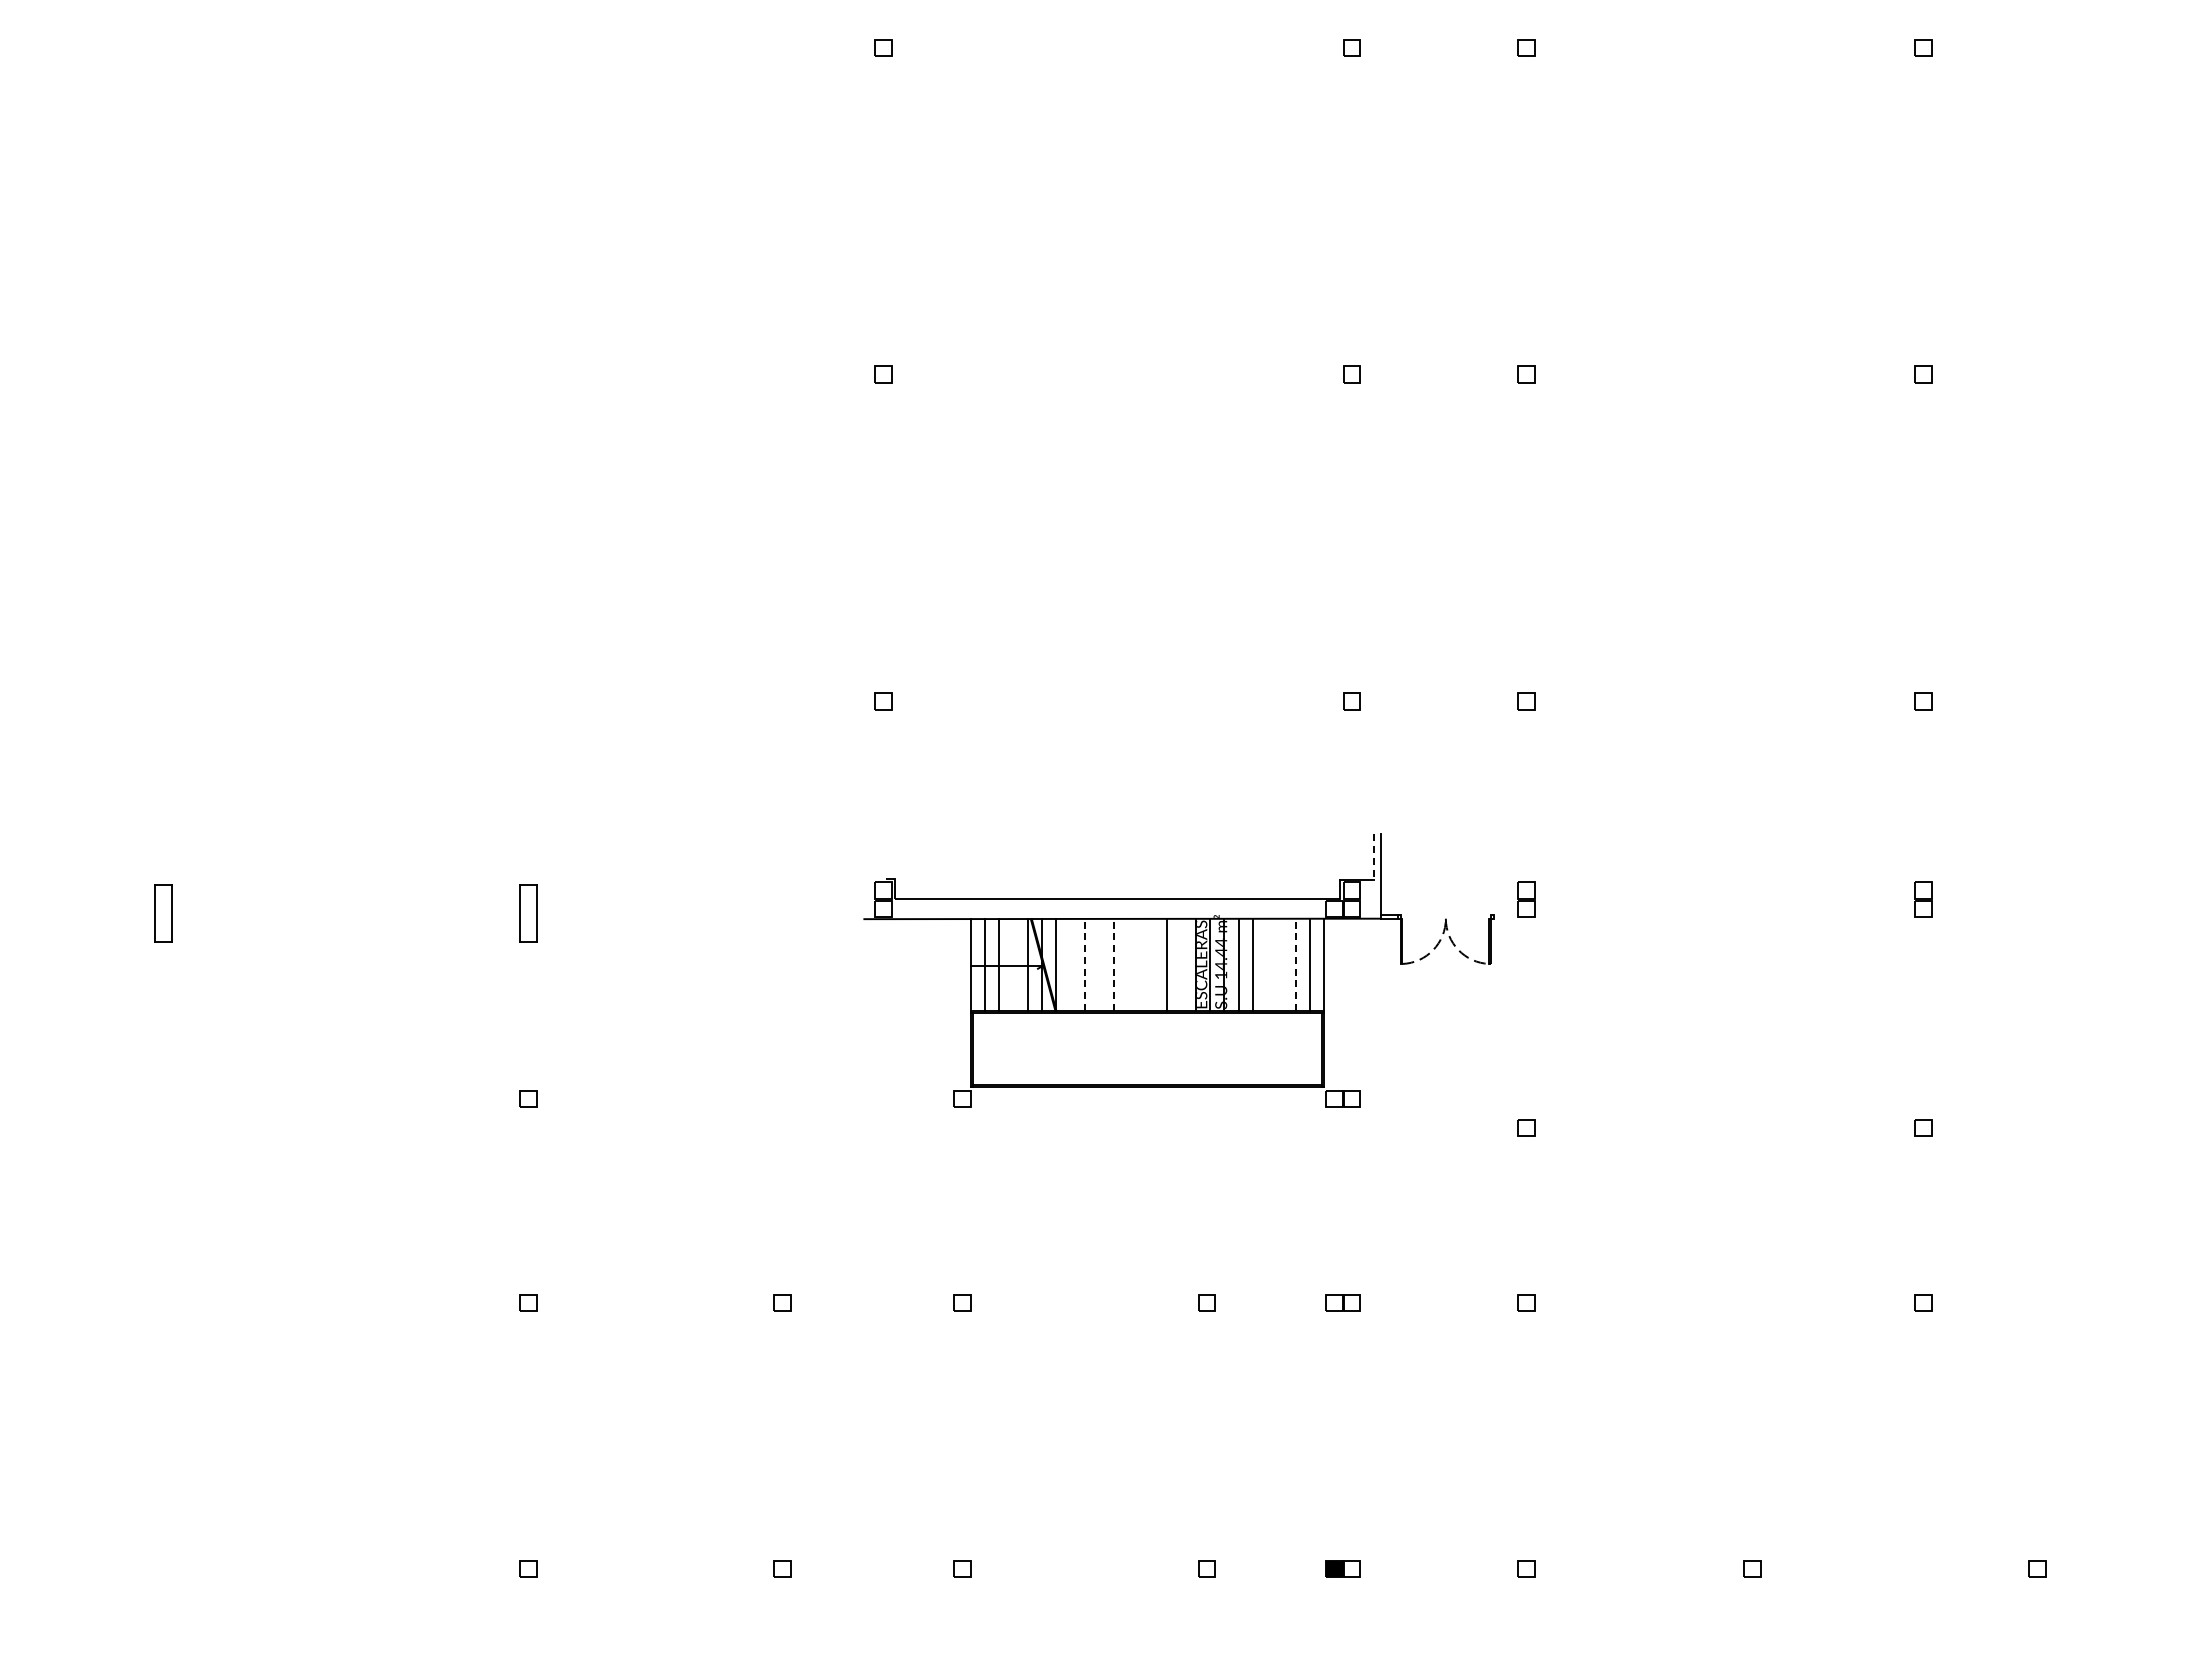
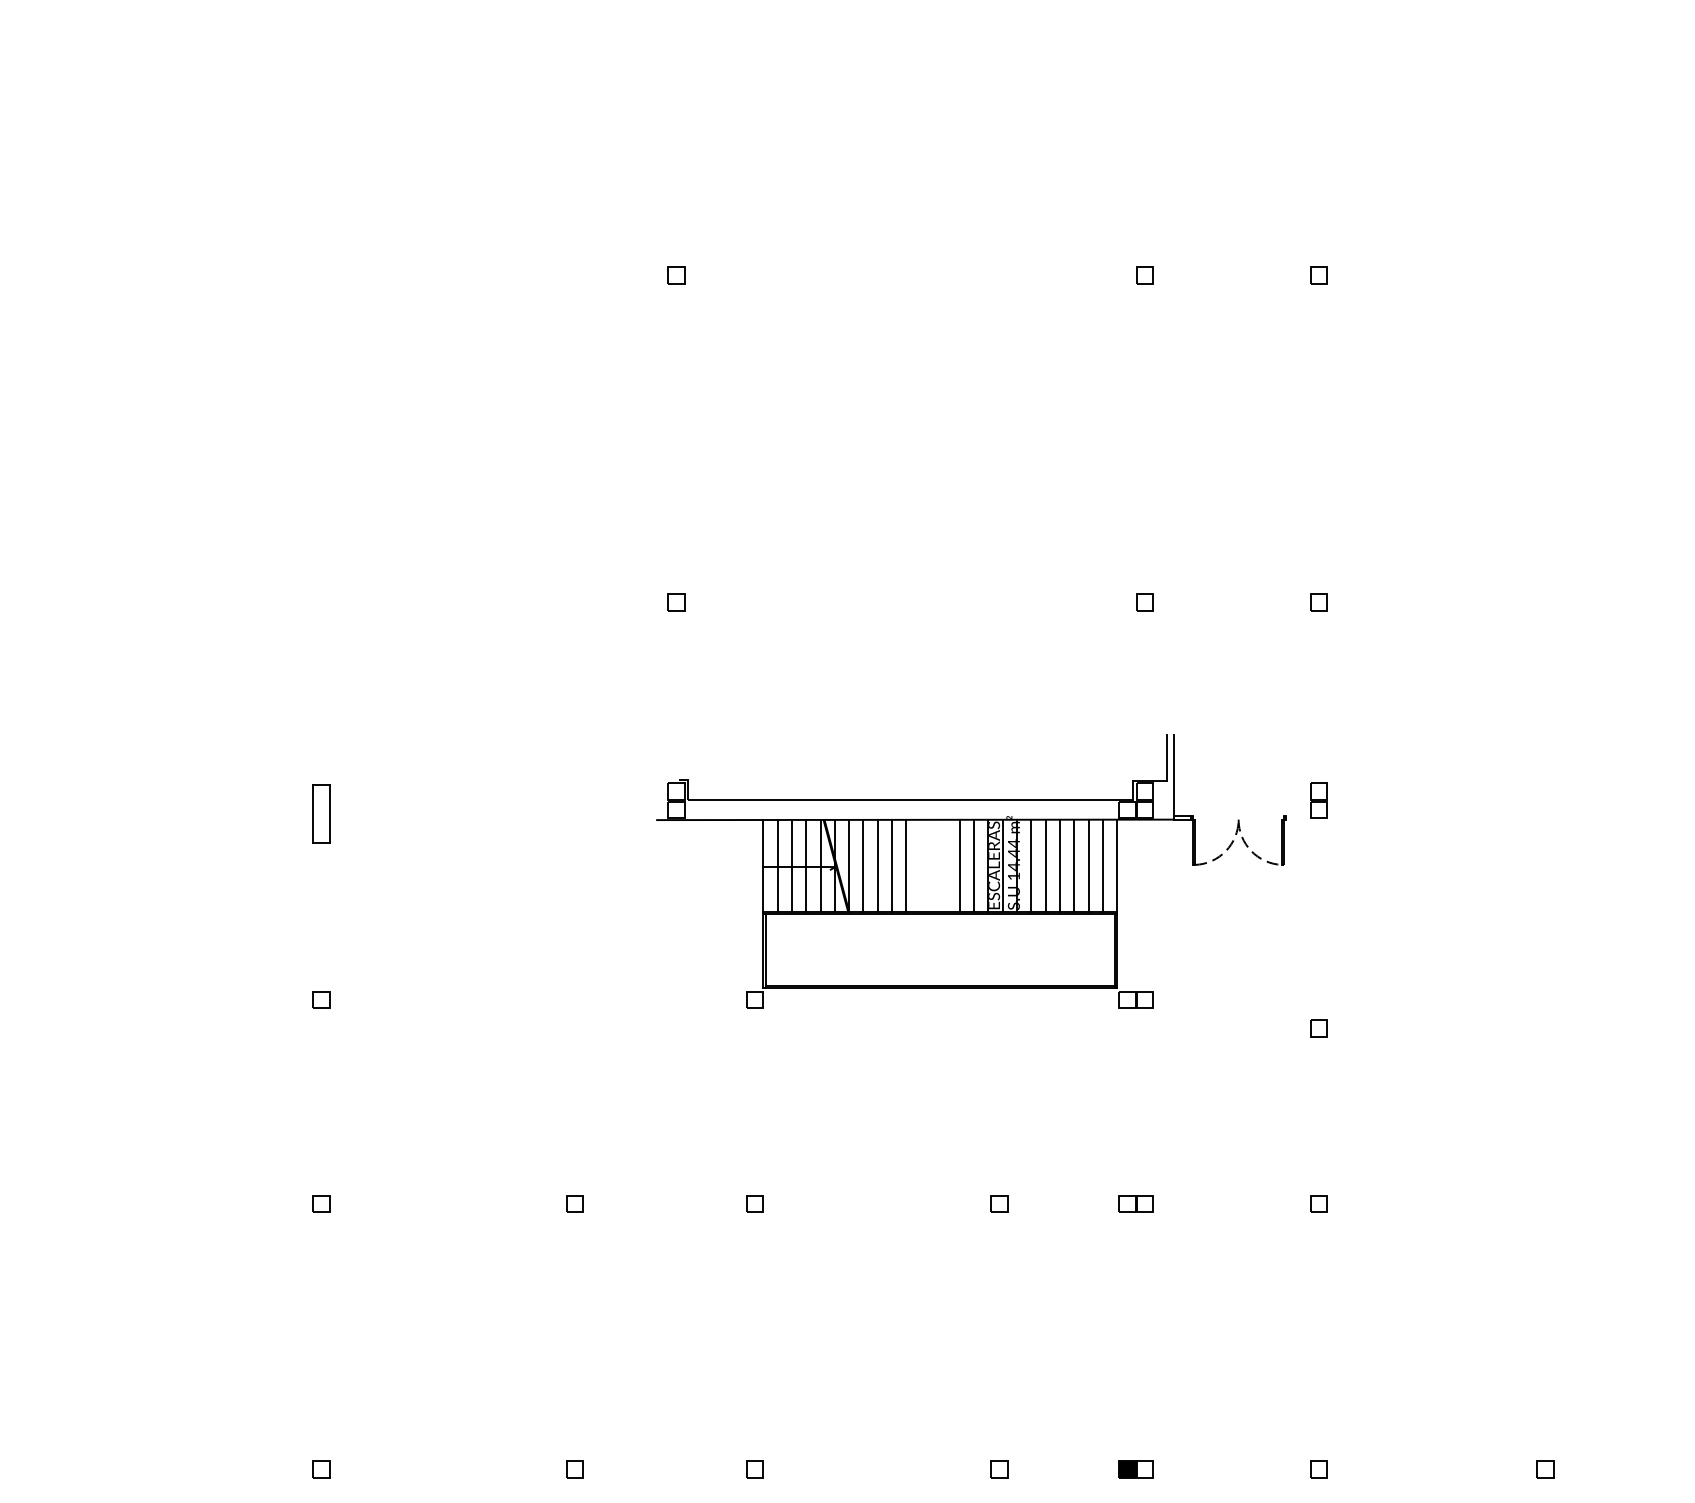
line: (1373, 857) -> (1166, 758), dashed -> solid
line: (1013, 965) -> (806, 866), added
line: (1070, 965) -> (863, 866), added
line: (1085, 965) -> (878, 866), dashed -> solid
line: (1099, 965) -> (892, 866), added
line: (1113, 965) -> (906, 866), dashed -> solid
line: (1181, 965) -> (974, 866), added
line: (1267, 965) -> (1060, 866), added
line: (1281, 965) -> (1074, 866), added
line: (1295, 965) -> (1088, 866), dashed -> solid

